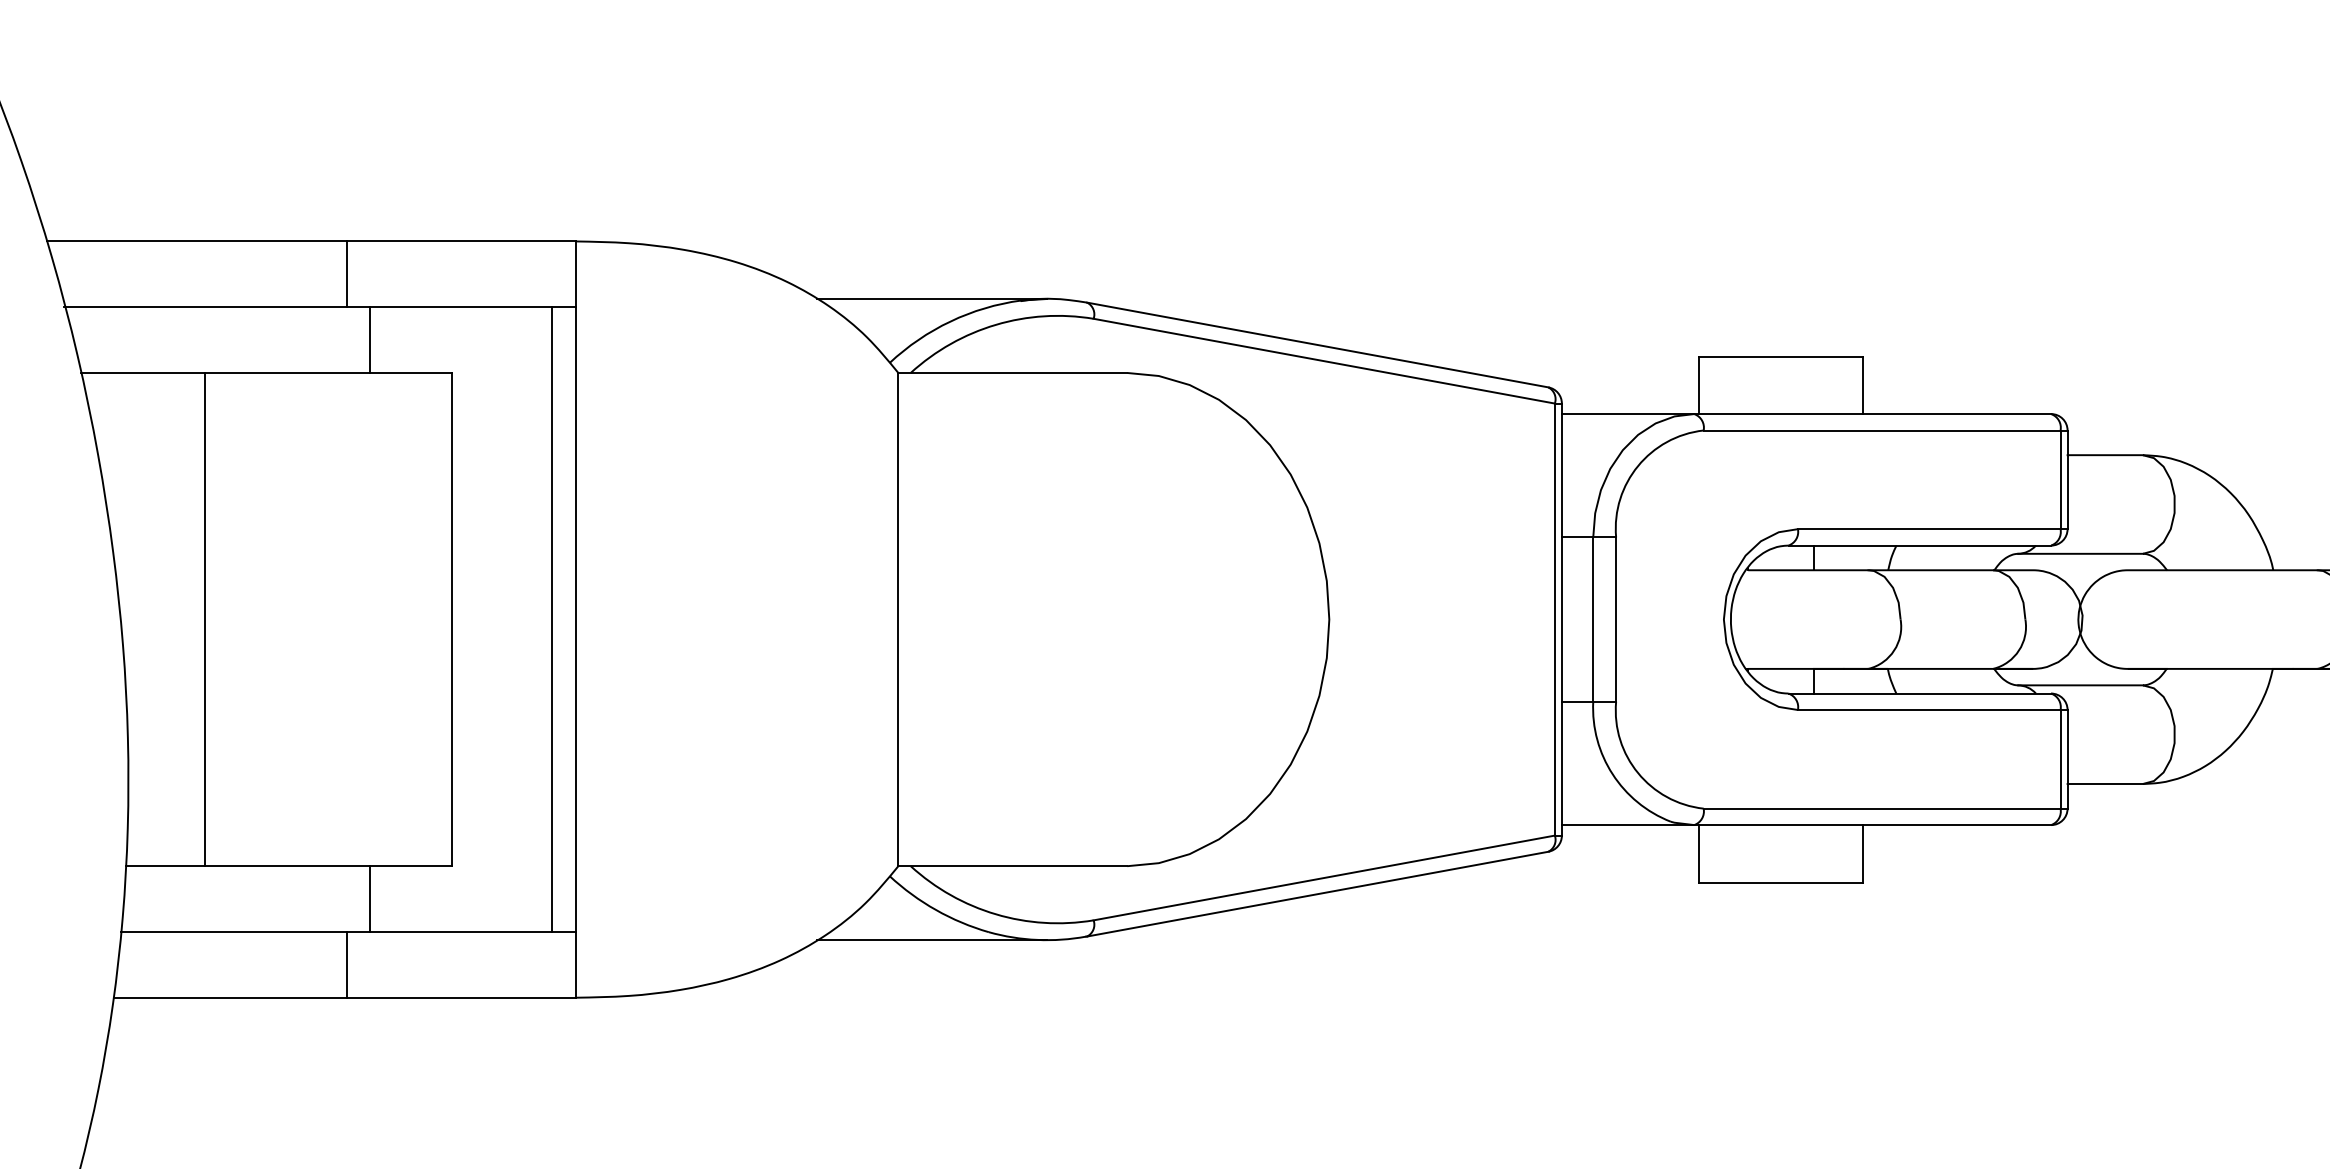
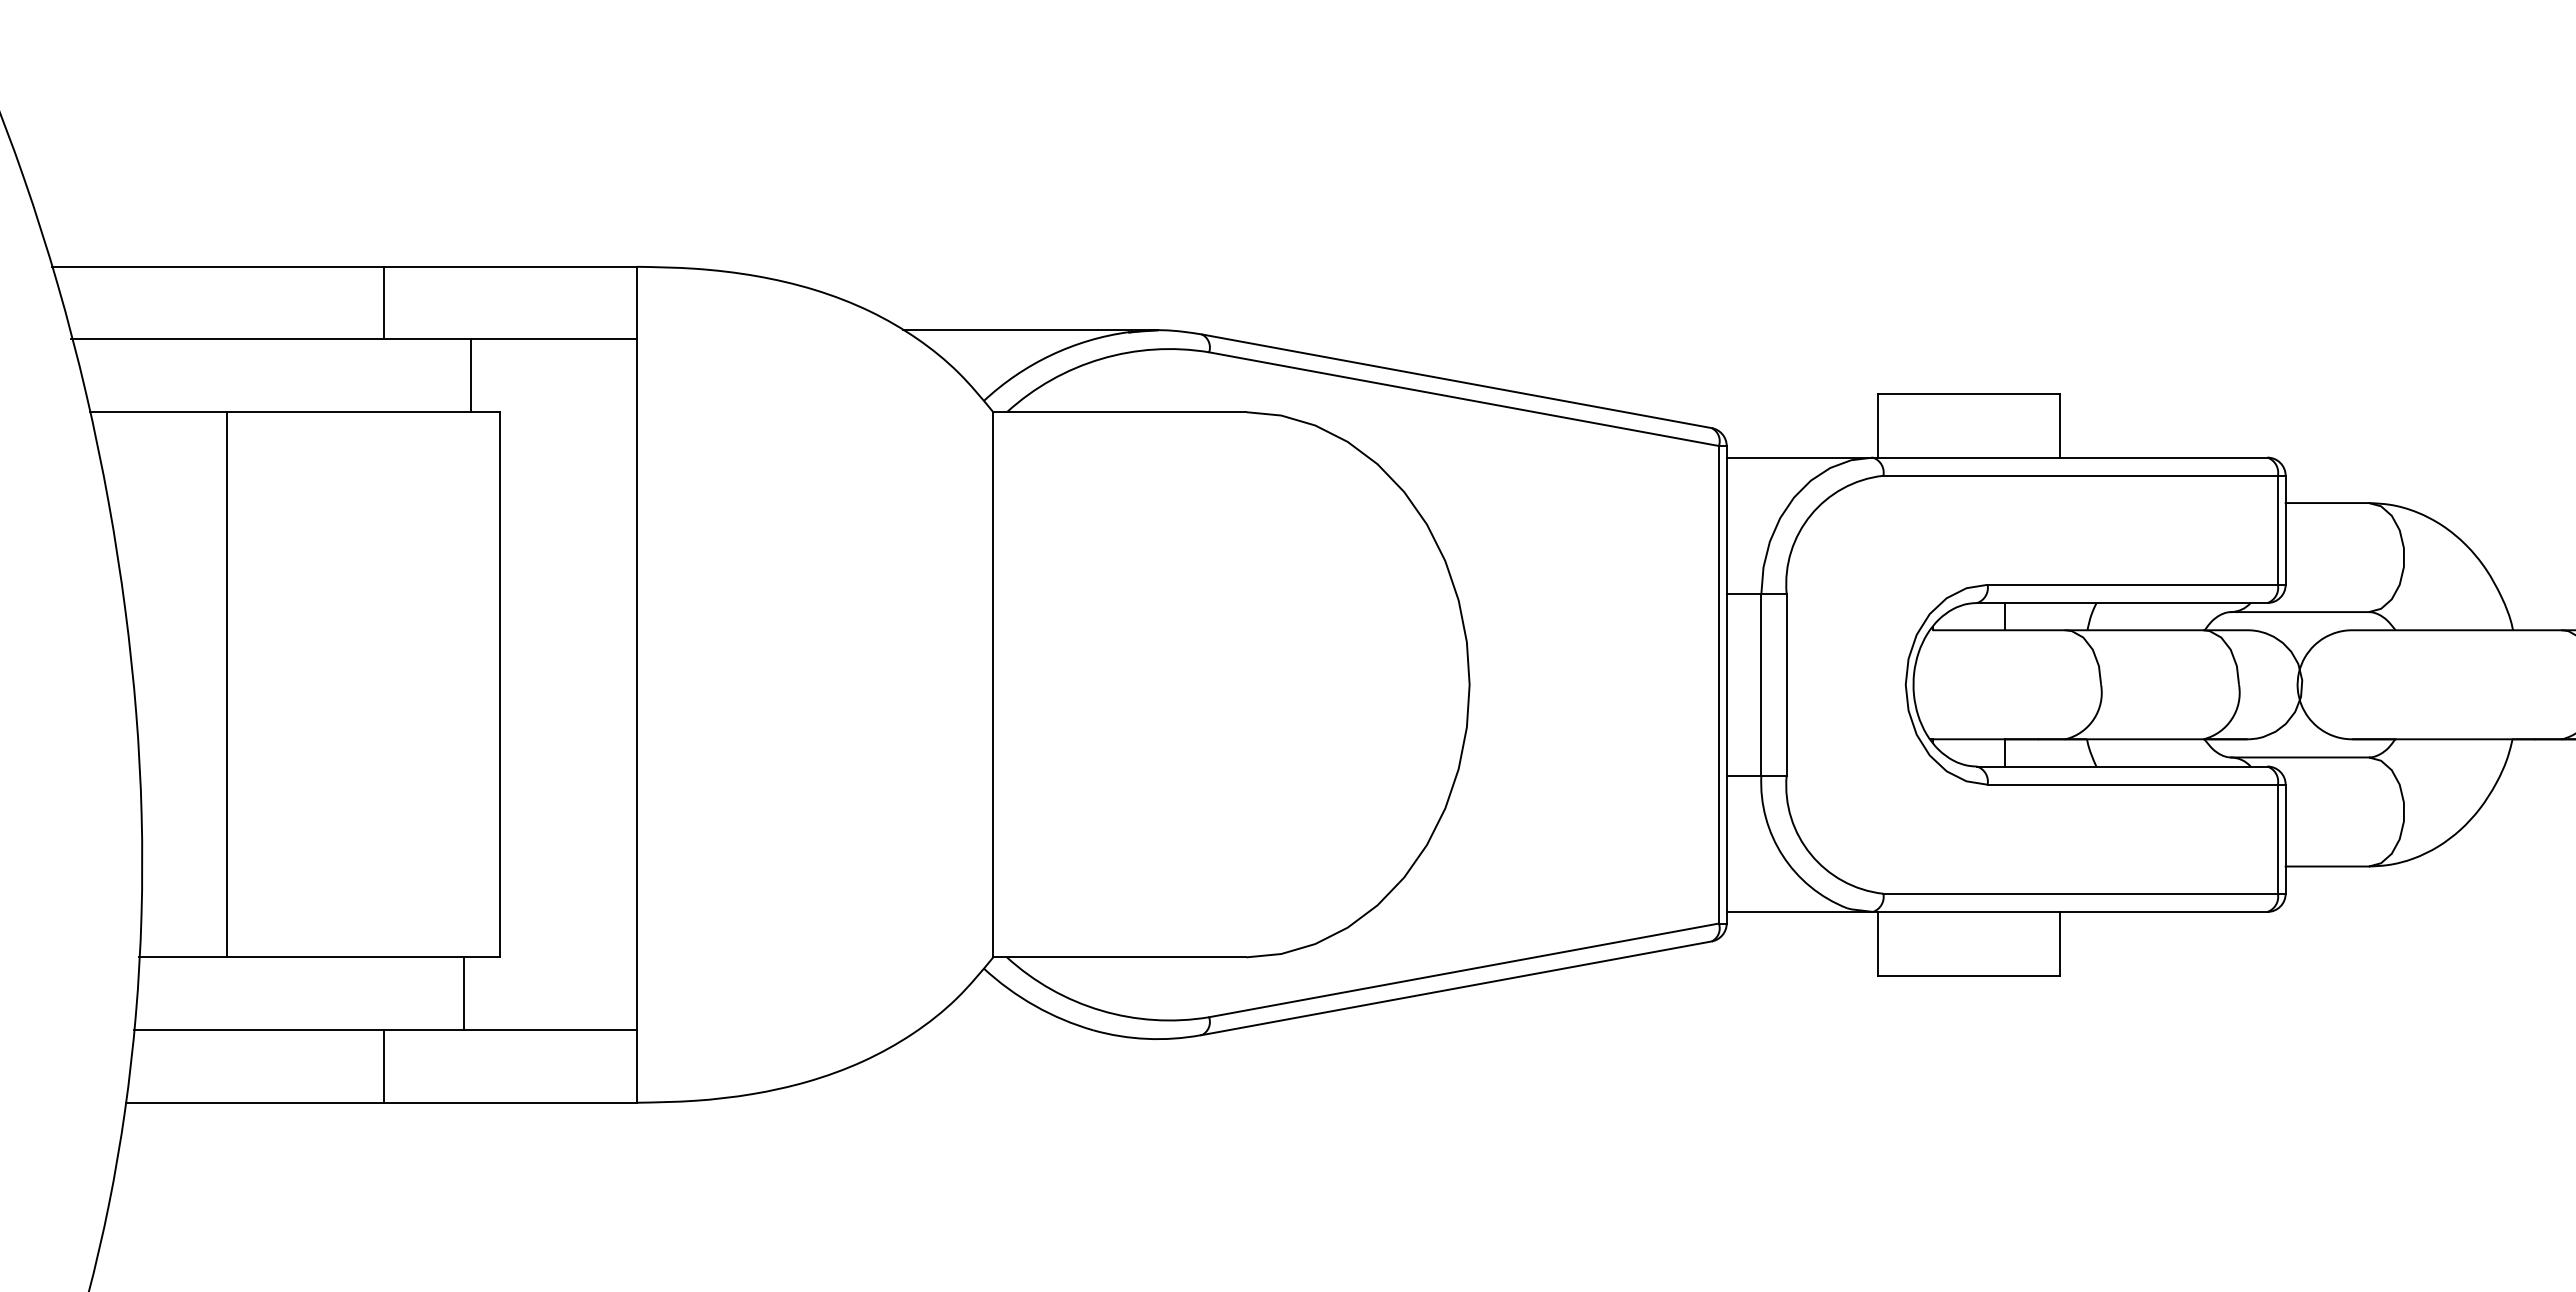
line: (370, 339) -> (471, 375), moved
line: (552, 619) -> (610, 684), removed
line: (370, 898) -> (464, 993), moved
line: (932, 940) -> (1030, 1039), removed

